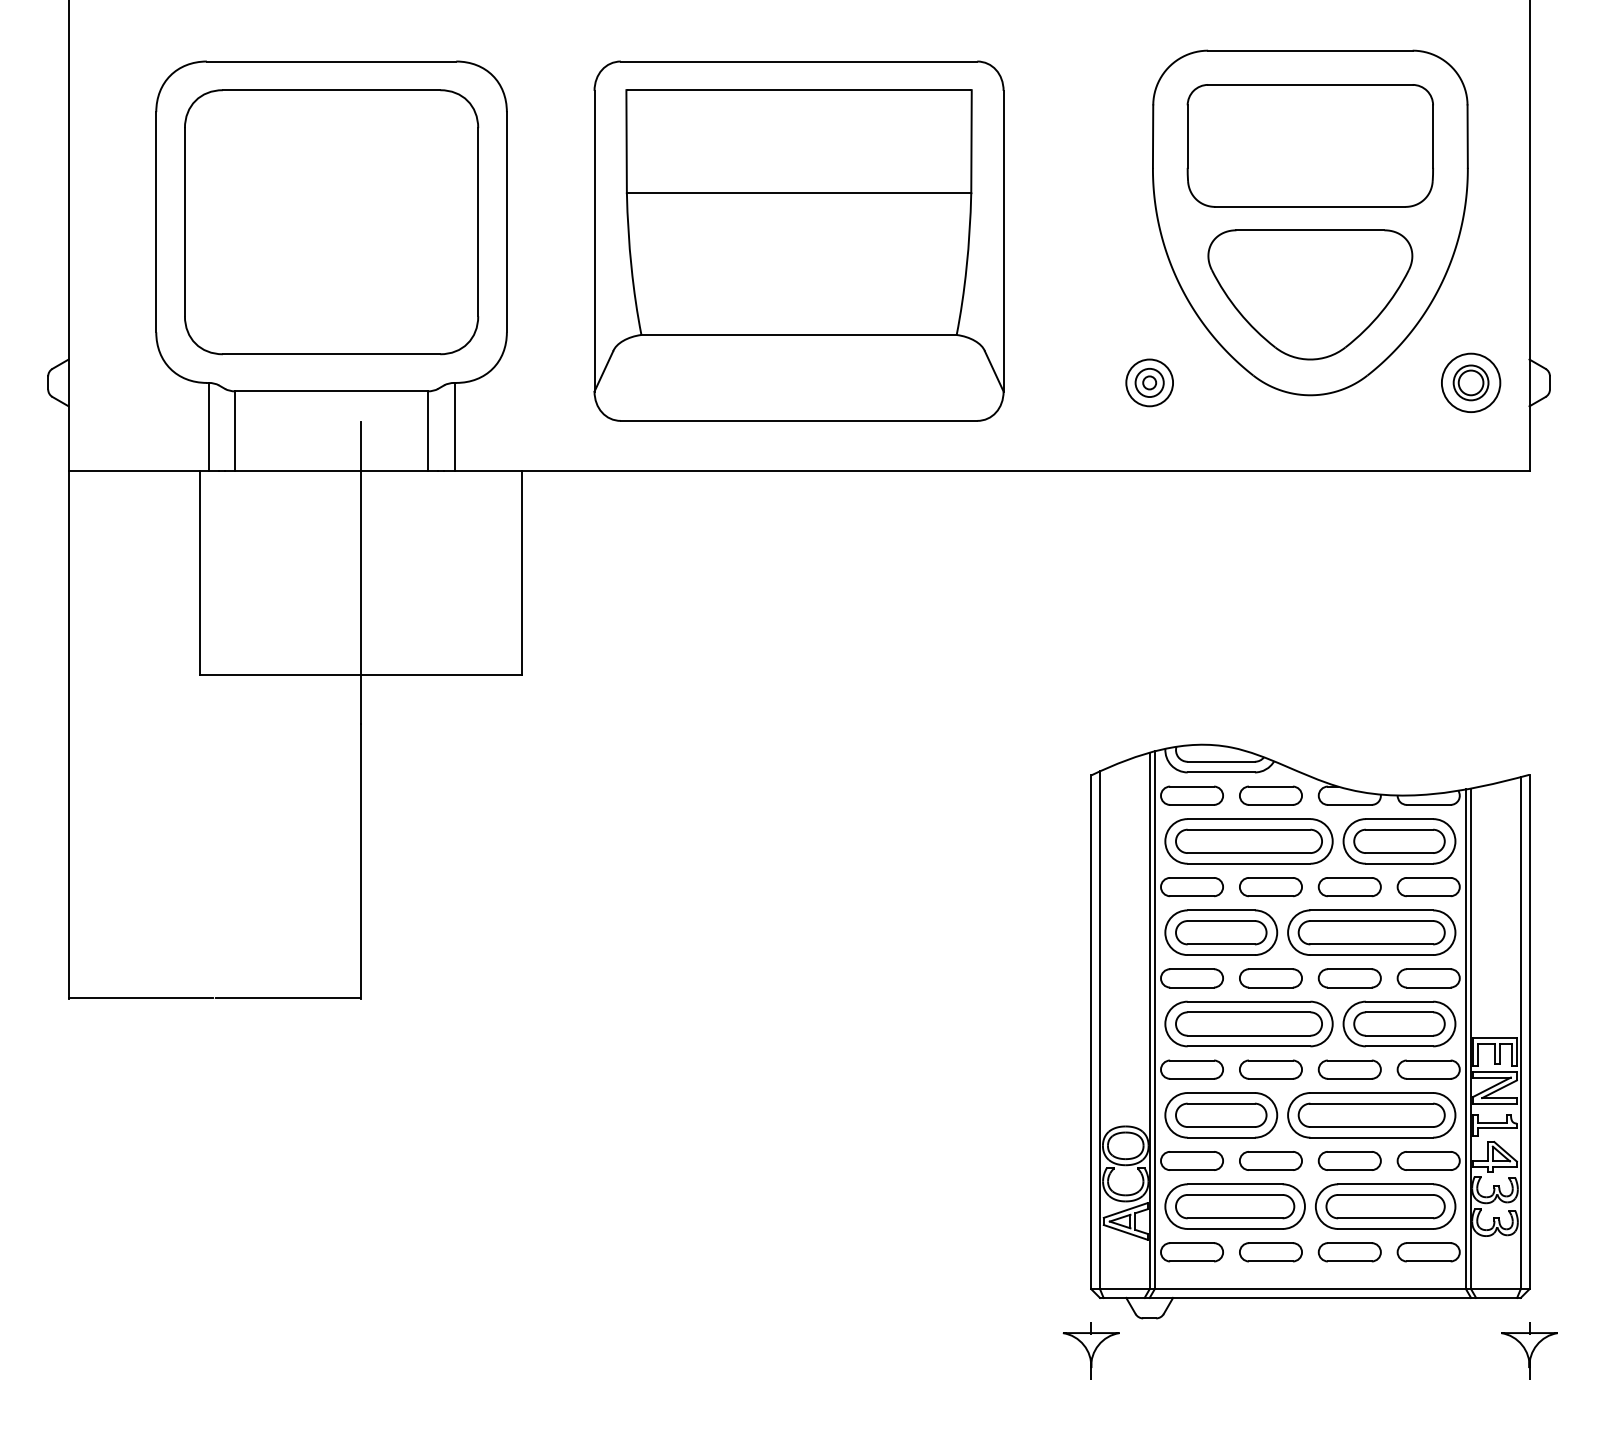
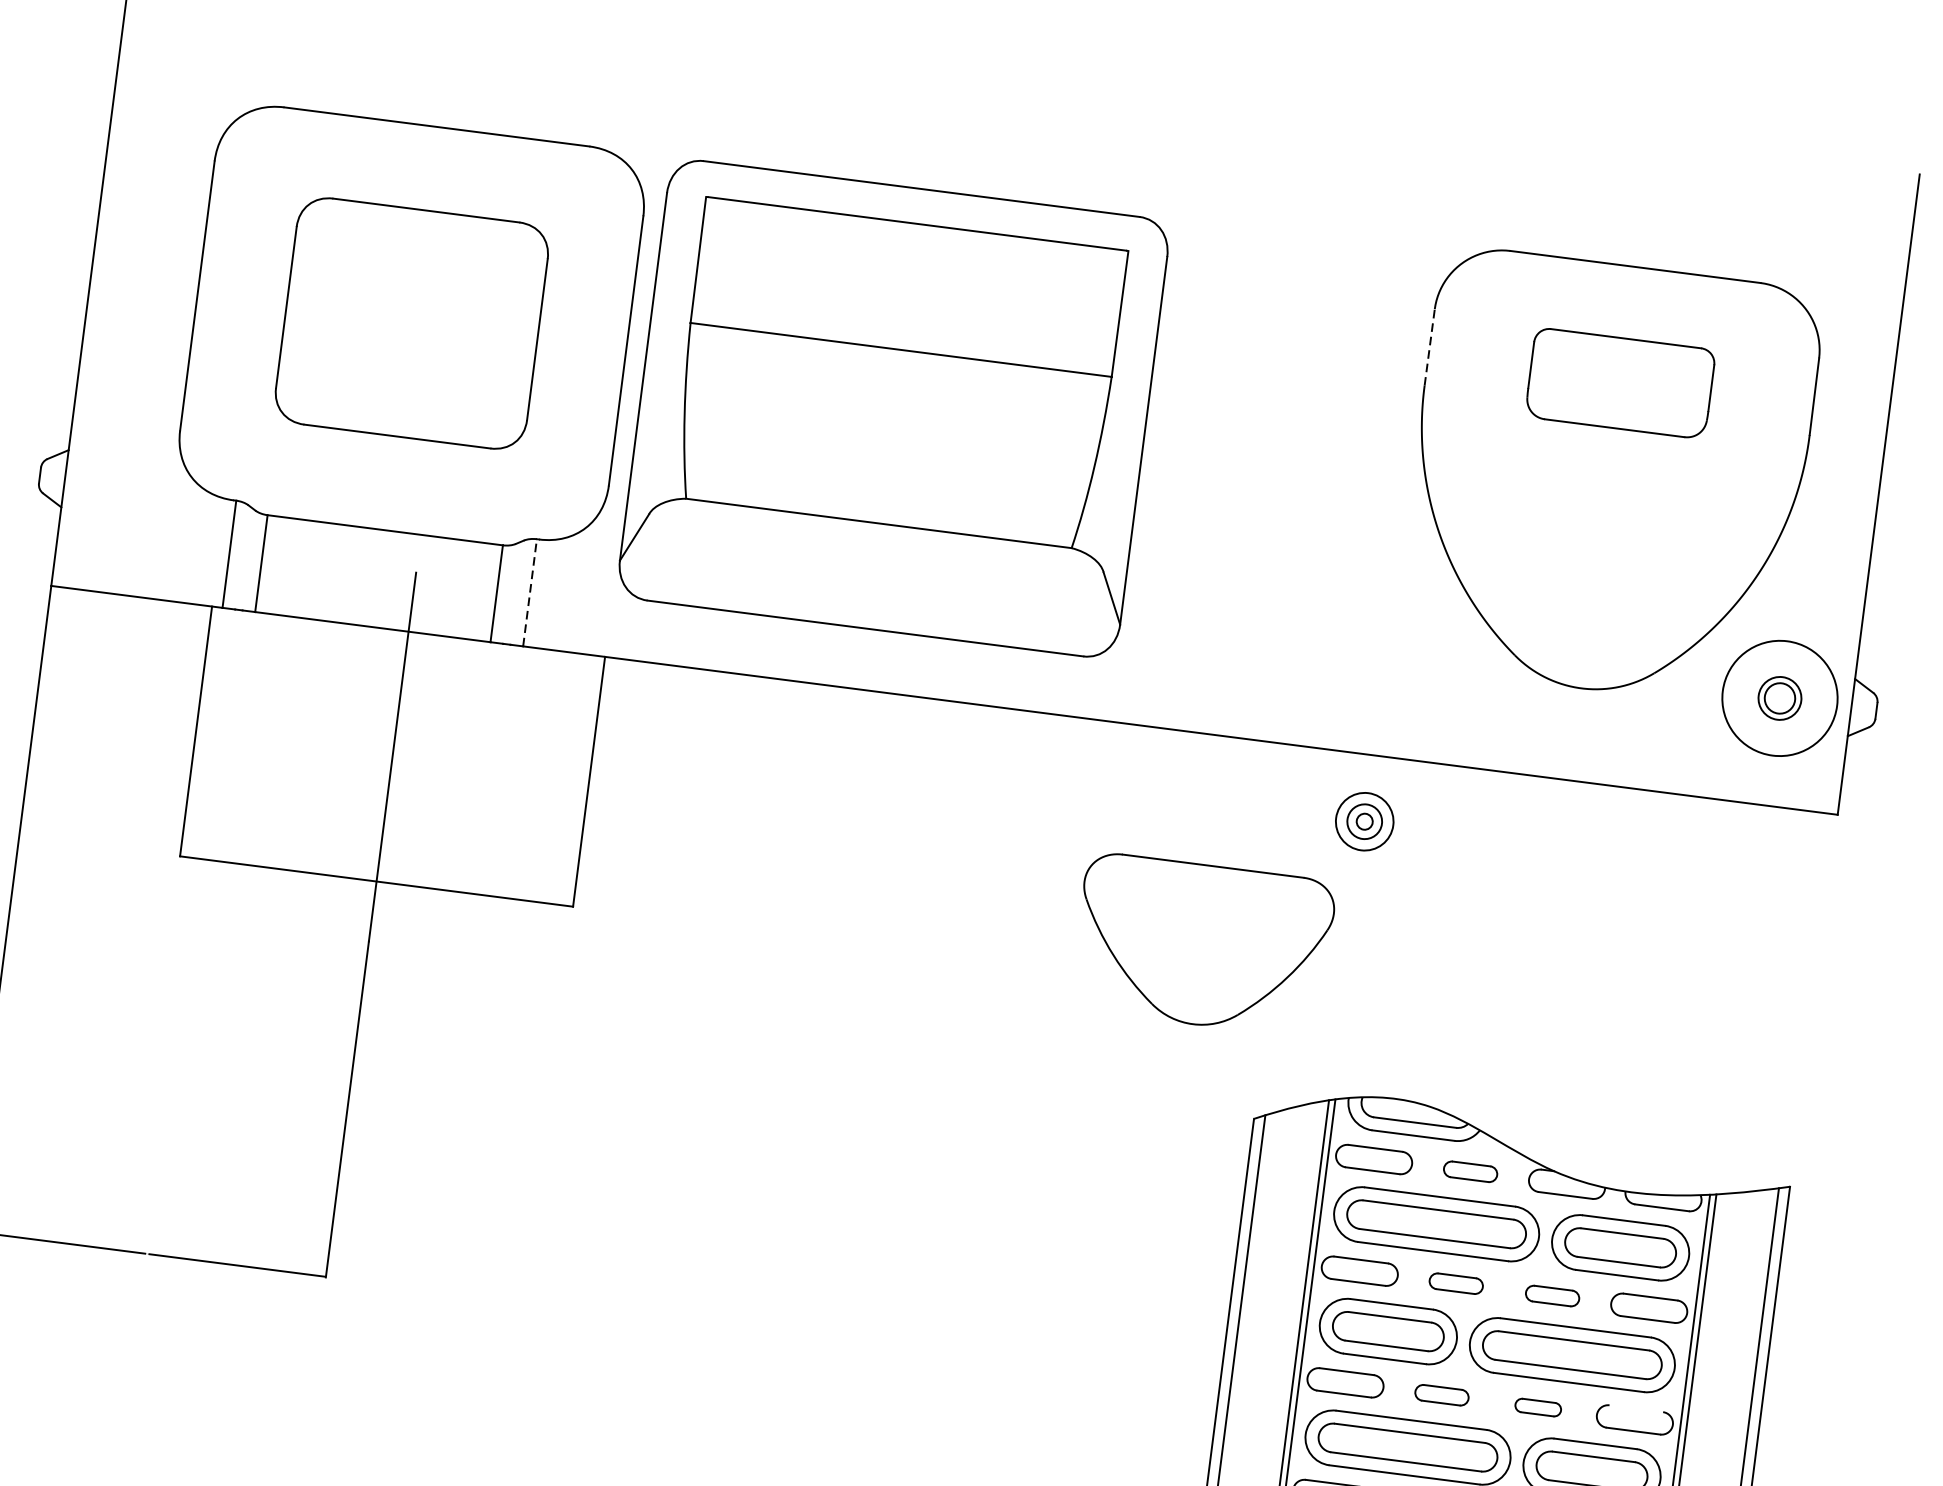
line: (1153, 136) -> (1430, 347), solid -> dashed
part: (1309, 145) -> (1619, 382), size x0.6
part: (331, 222) -> (411, 323), size x0.7
part: (798, 240) -> (893, 407), moved
part: (1310, 294) -> (1203, 944), moved
part: (1149, 382) -> (1364, 821), moved
circle: (1470, 382) -> (1779, 697), size x1.6
line: (454, 426) -> (530, 592), solid -> dashed
part: (1270, 795) -> (1470, 1171), size x0.7
part: (1270, 887) -> (1455, 1284), size x0.7
part: (1349, 887) -> (1552, 1296), size x0.7
line: (1428, 969) -> (1636, 1409), removed
part: (1270, 978) -> (1441, 1395), size x0.7
part: (1349, 978) -> (1538, 1407), size x0.6

